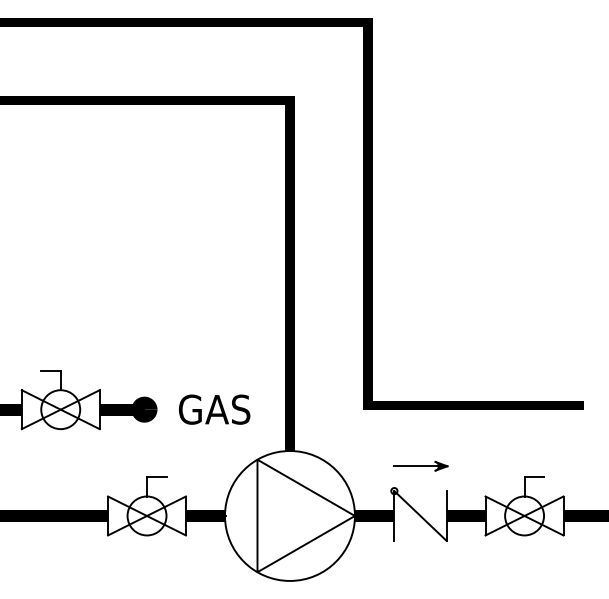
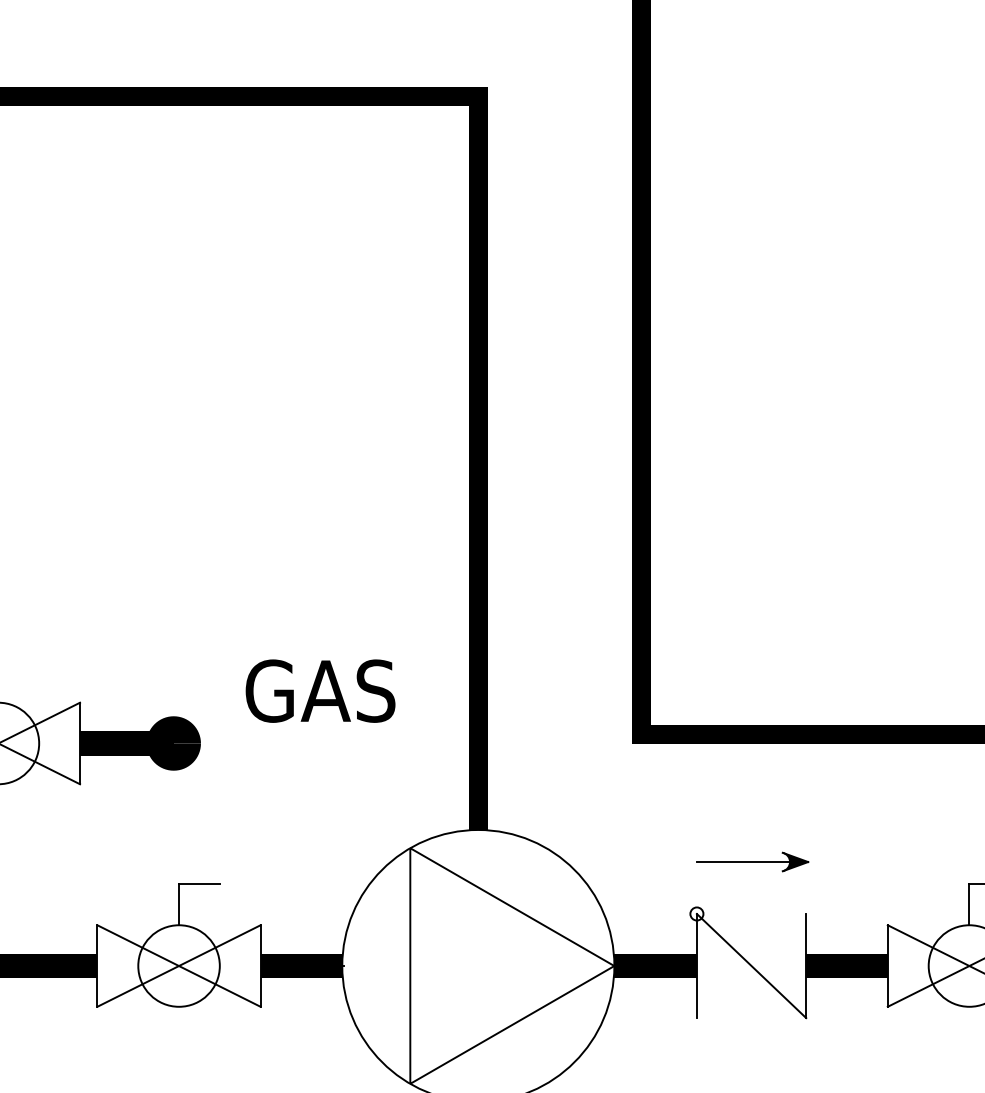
text: (214, 409) -> (320, 690), moved

